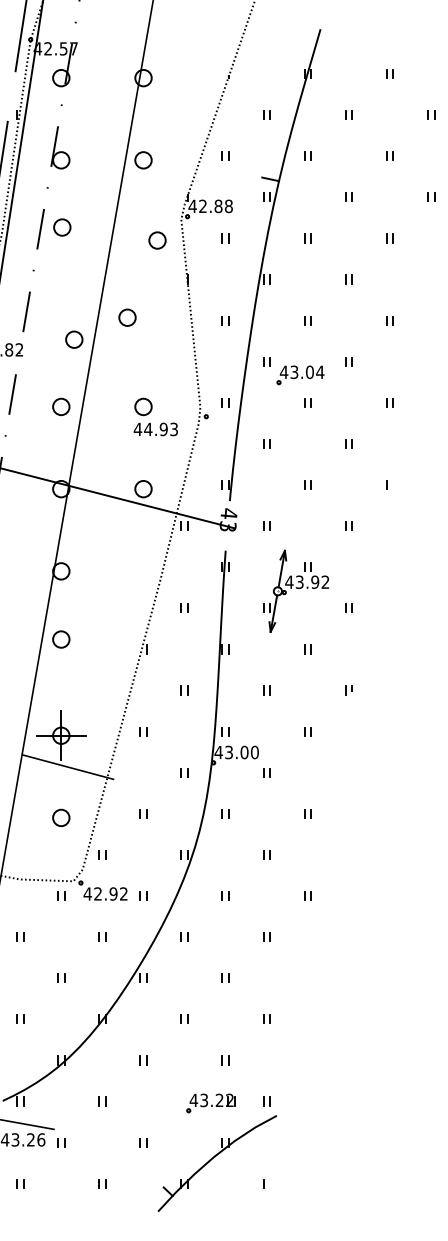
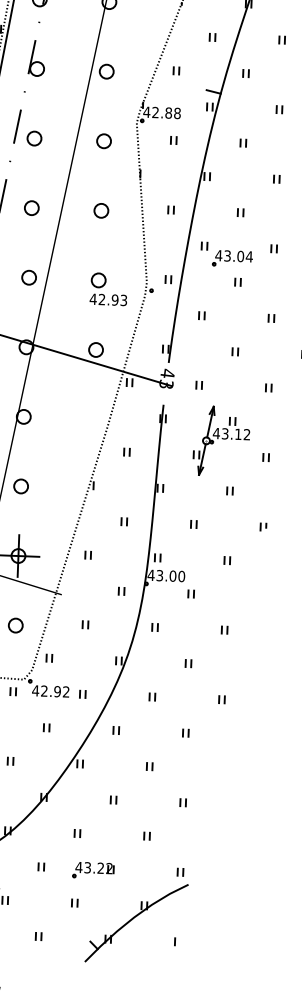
part: (62, 227) -> (34, 138), moved
part: (157, 240) -> (104, 141), moved
part: (127, 317) -> (101, 210), moved
part: (74, 339) -> (31, 207), moved
text: (148, 428) -> (102, 298), 44.93 -> 42.93
text: (315, 581) -> (238, 433), 43.92 -> 43.12
part: (61, 639) -> (21, 486), moved
part: (210, 1103) -> (92, 870), moved

